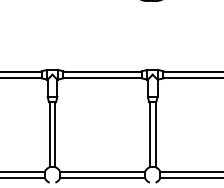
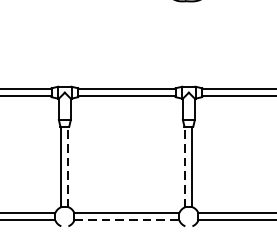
line: (55, 134) -> (68, 166), solid -> dashed
line: (149, 134) -> (184, 166), solid -> dashed
line: (103, 177) -> (127, 219), solid -> dashed

